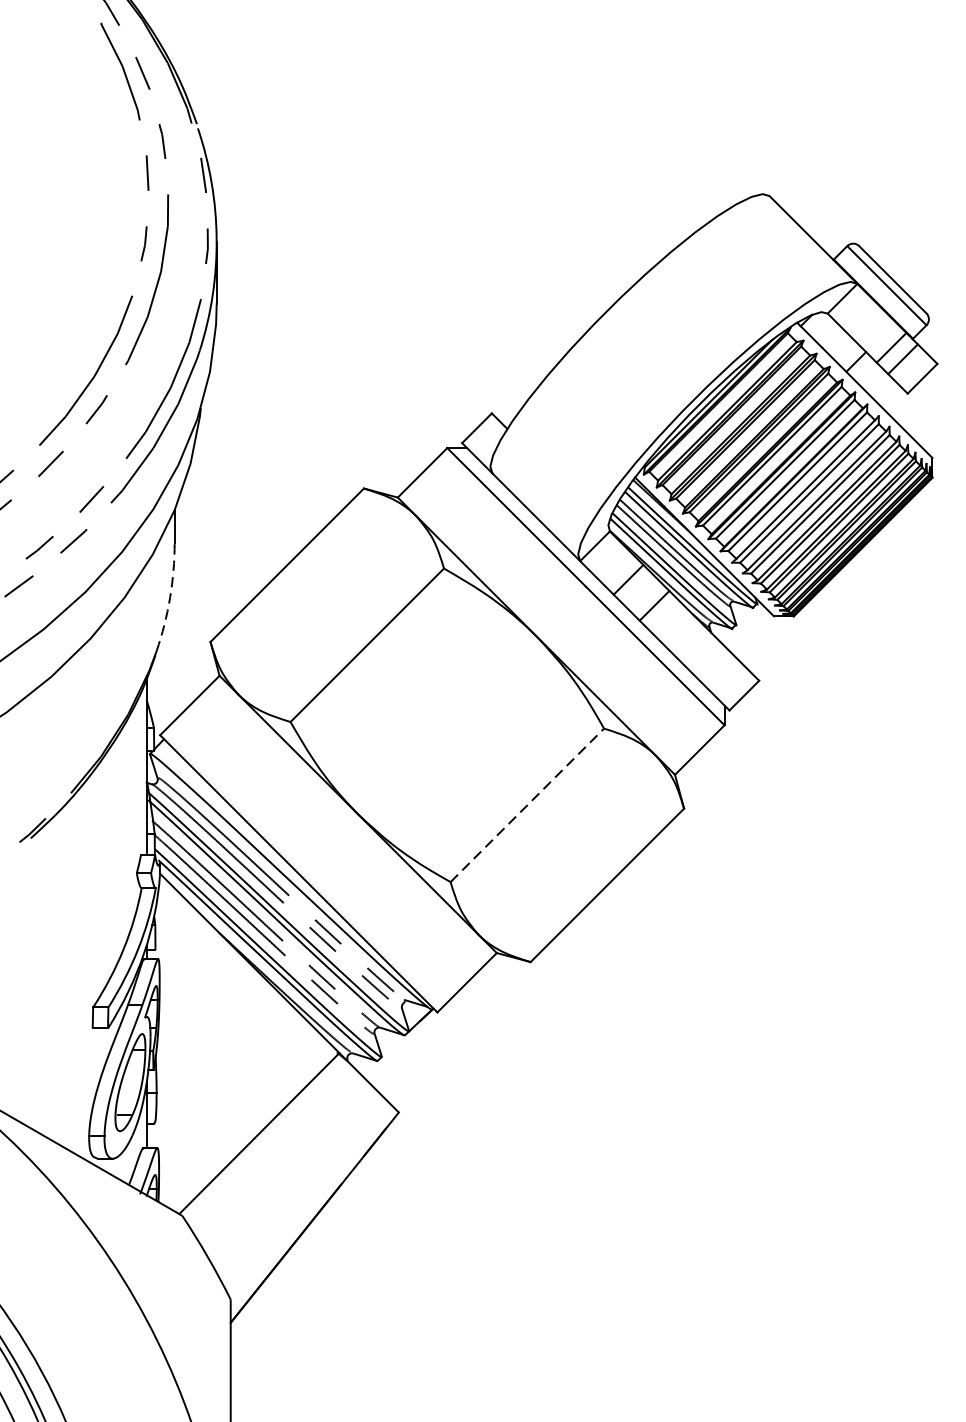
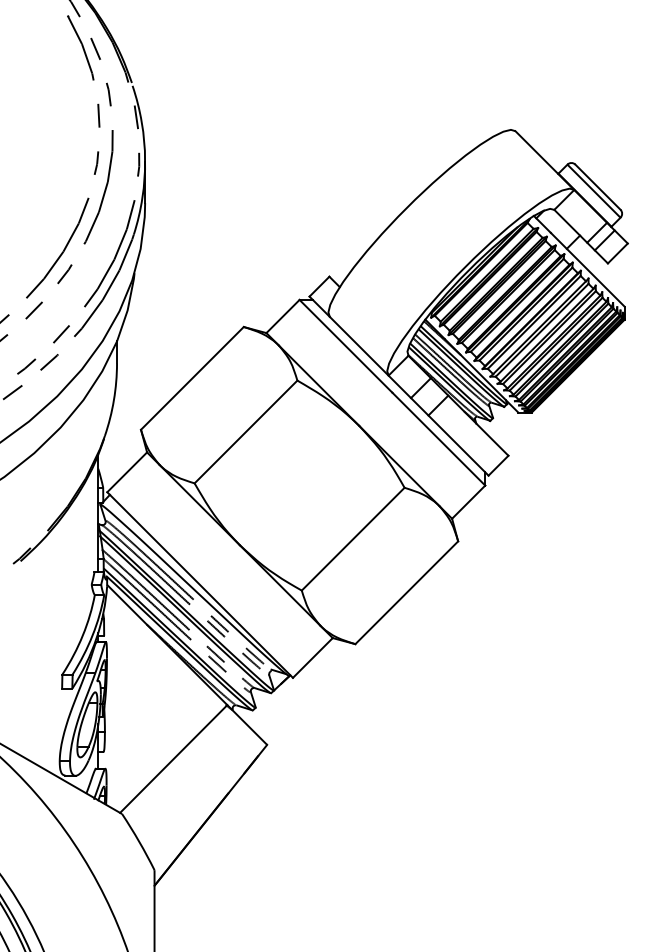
arc: (169, 598) -> (113, 400), dashed -> solid
line: (527, 805) -> (353, 539), dashed -> solid

